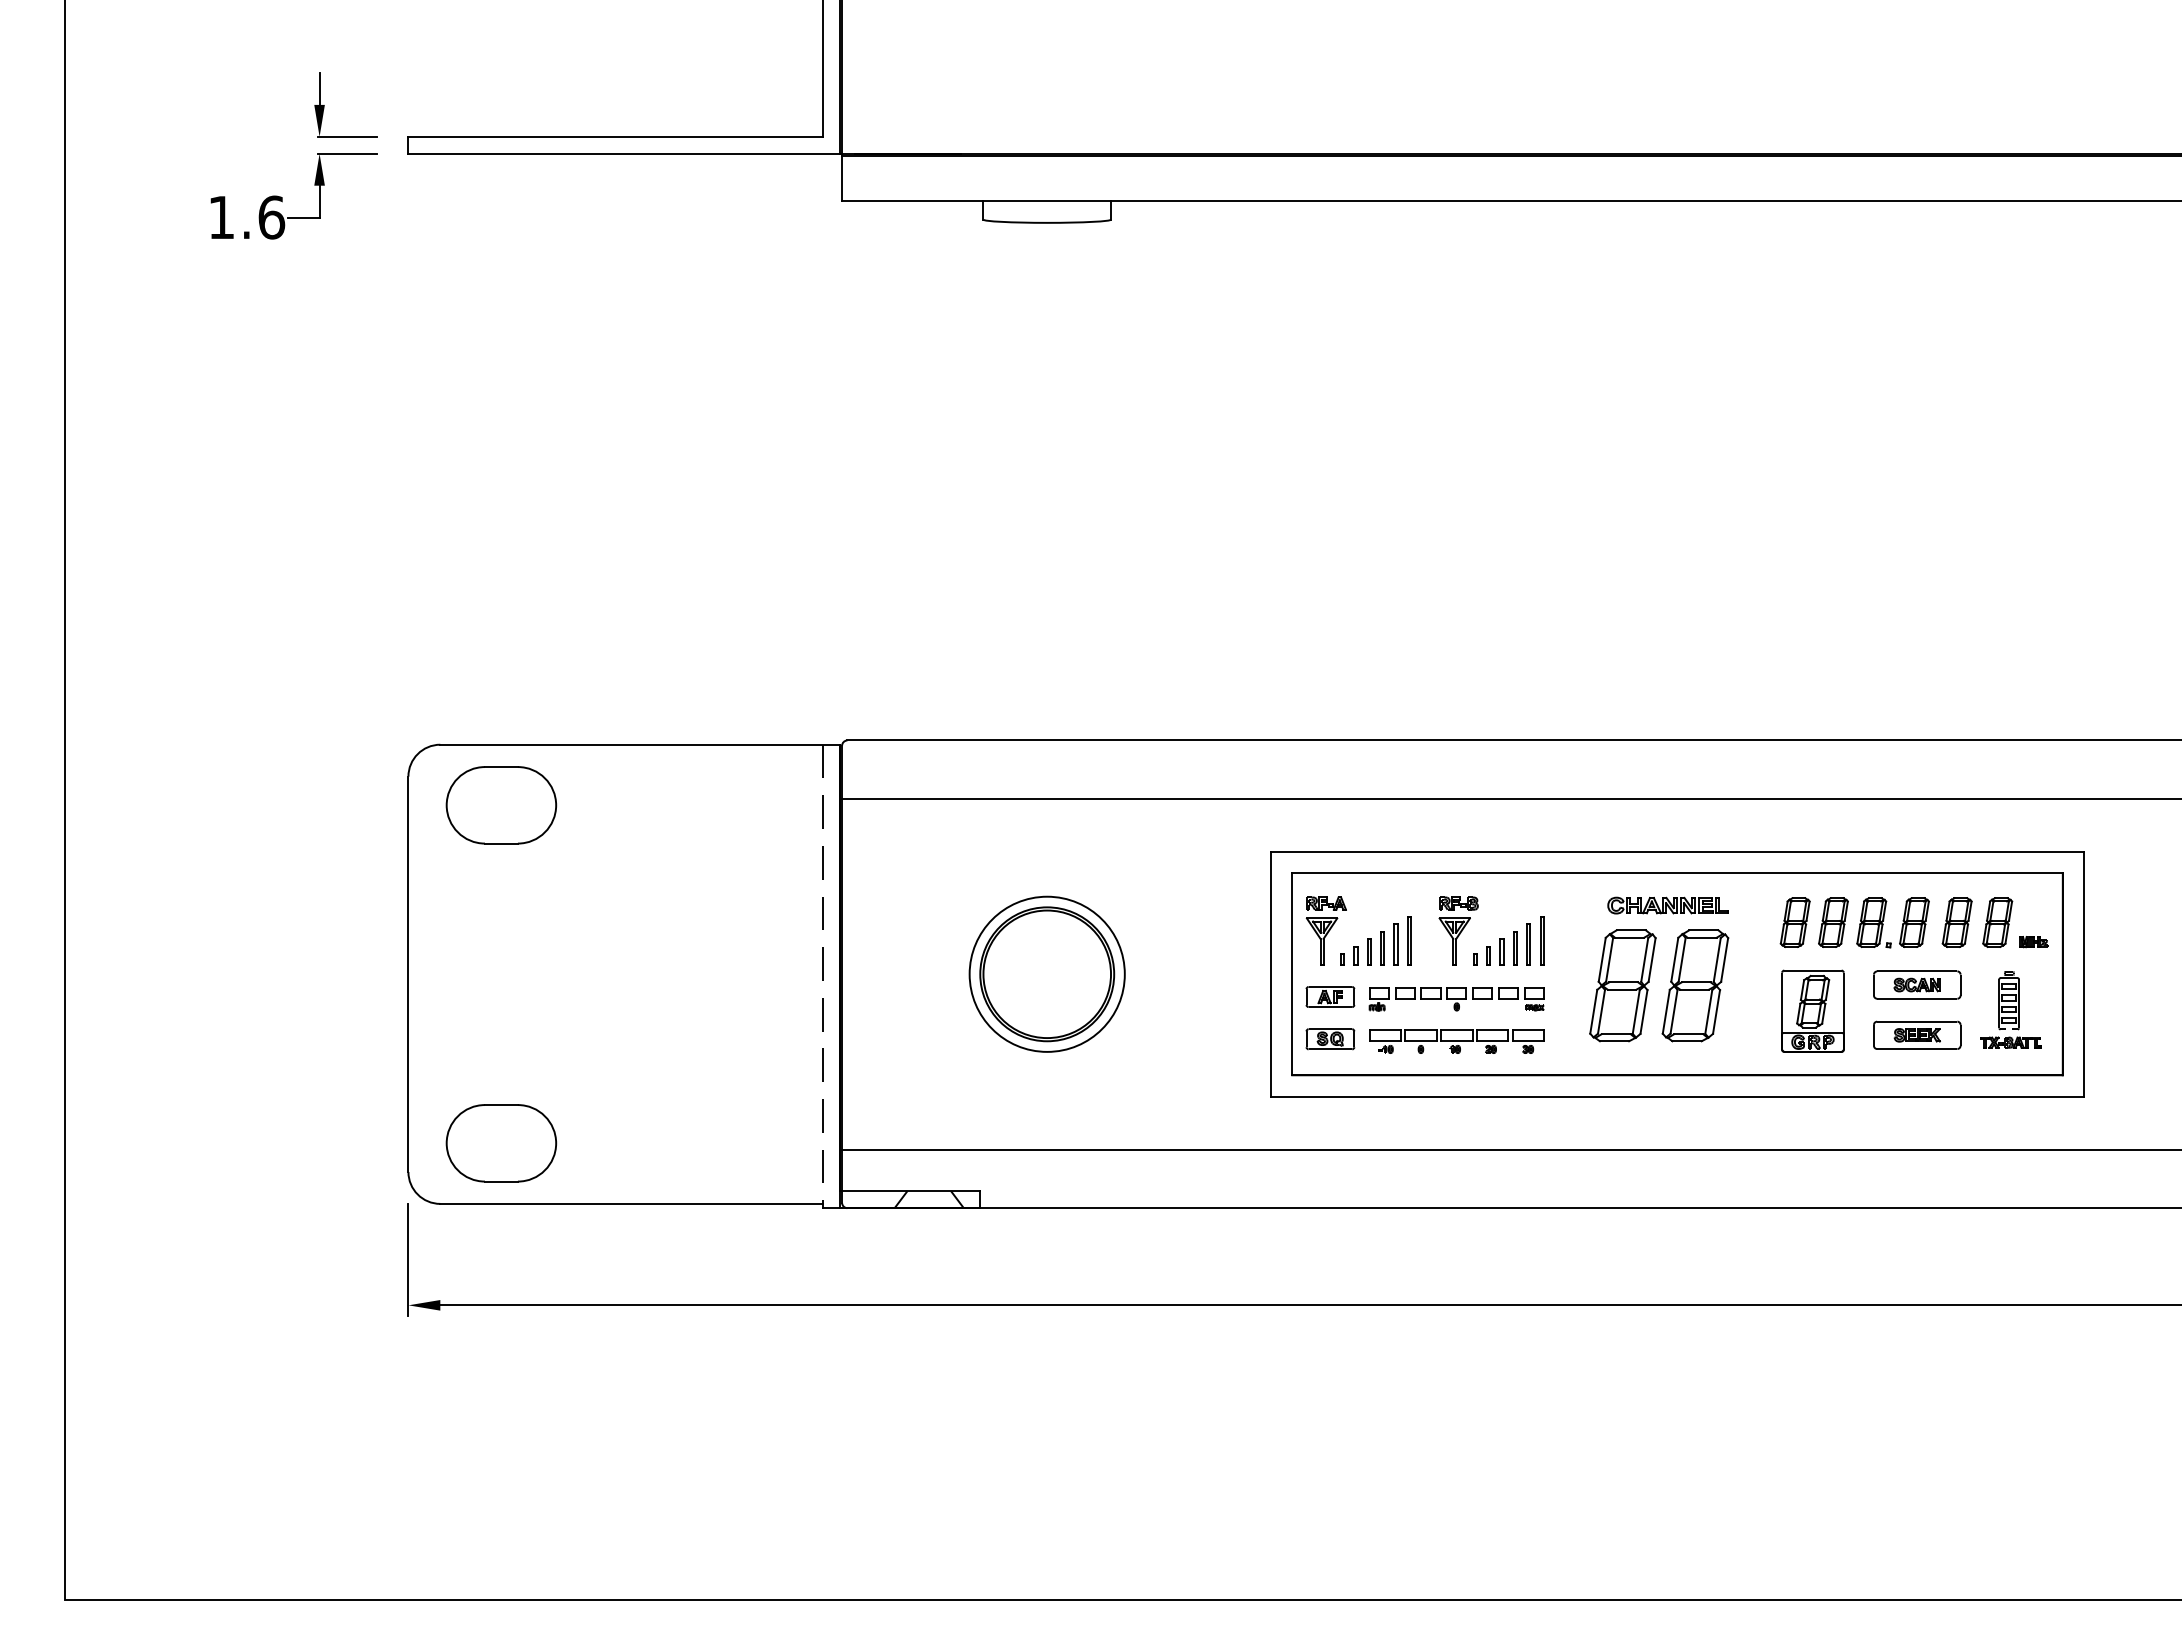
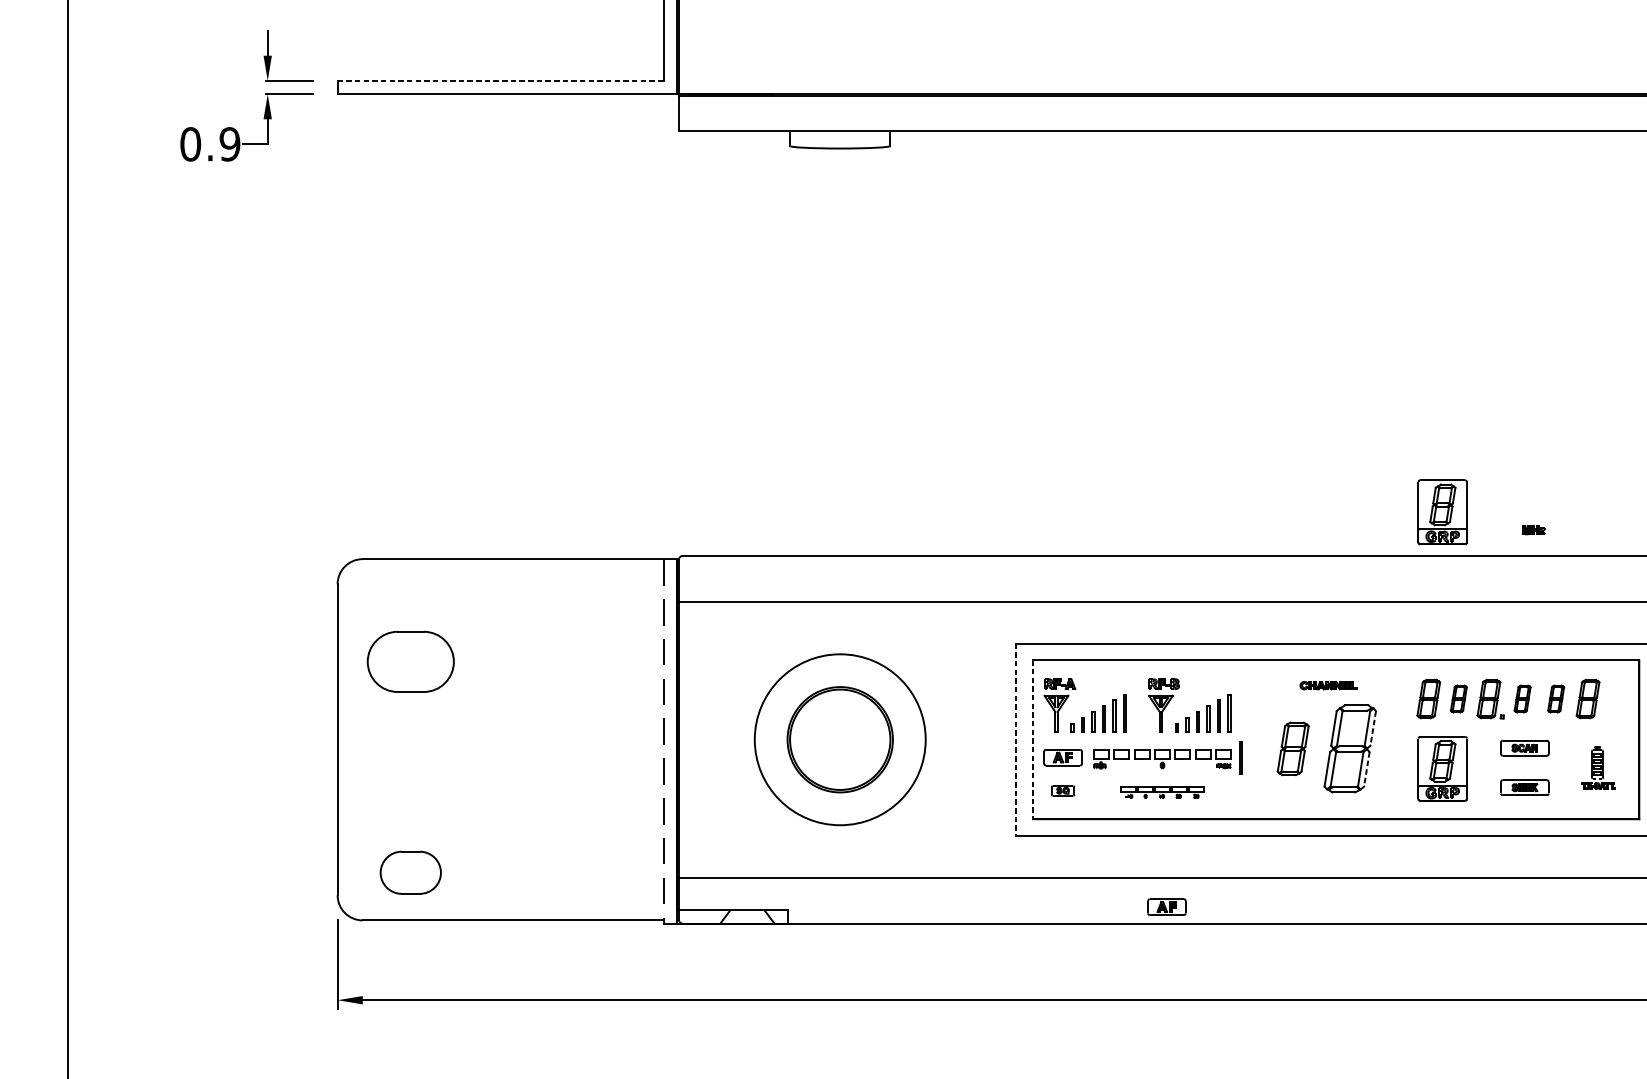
line: (616, 136) -> (501, 80), solid -> dashed
text: (246, 217) -> (210, 144), 1.6 -> 0.9
part: (1812, 684) -> (1442, 511), added
part: (501, 805) -> (410, 662), moved
part: (1667, 905) -> (1328, 685), size x0.6
part: (1833, 922) -> (1458, 699), size x0.7
part: (1914, 922) -> (1522, 699), size x0.7
part: (1956, 922) -> (1555, 699), size x0.7
part: (2033, 942) -> (1533, 530), moved
line: (1724, 960) -> (1373, 728), solid -> dashed
circle: (1046, 973) -> (839, 739), size x1.4
line: (1270, 974) -> (1015, 739), solid -> dashed
line: (1292, 974) -> (1033, 739), solid -> dashed
part: (1917, 984) -> (1524, 747), size x0.7
part: (1622, 985) -> (1292, 748), size x0.6
line: (1555, 997) -> (1240, 758), added
part: (2010, 1009) -> (1598, 767), size x0.7
line: (1716, 1012) -> (1366, 769), solid -> dashed
part: (1917, 1034) -> (1524, 787), size x0.7
part: (1330, 1039) -> (1063, 791), size x0.6
part: (1456, 1041) -> (1162, 792), size x0.6
part: (501, 1143) -> (410, 872), size x0.7
part: (1462, 1186) -> (1166, 906), added

